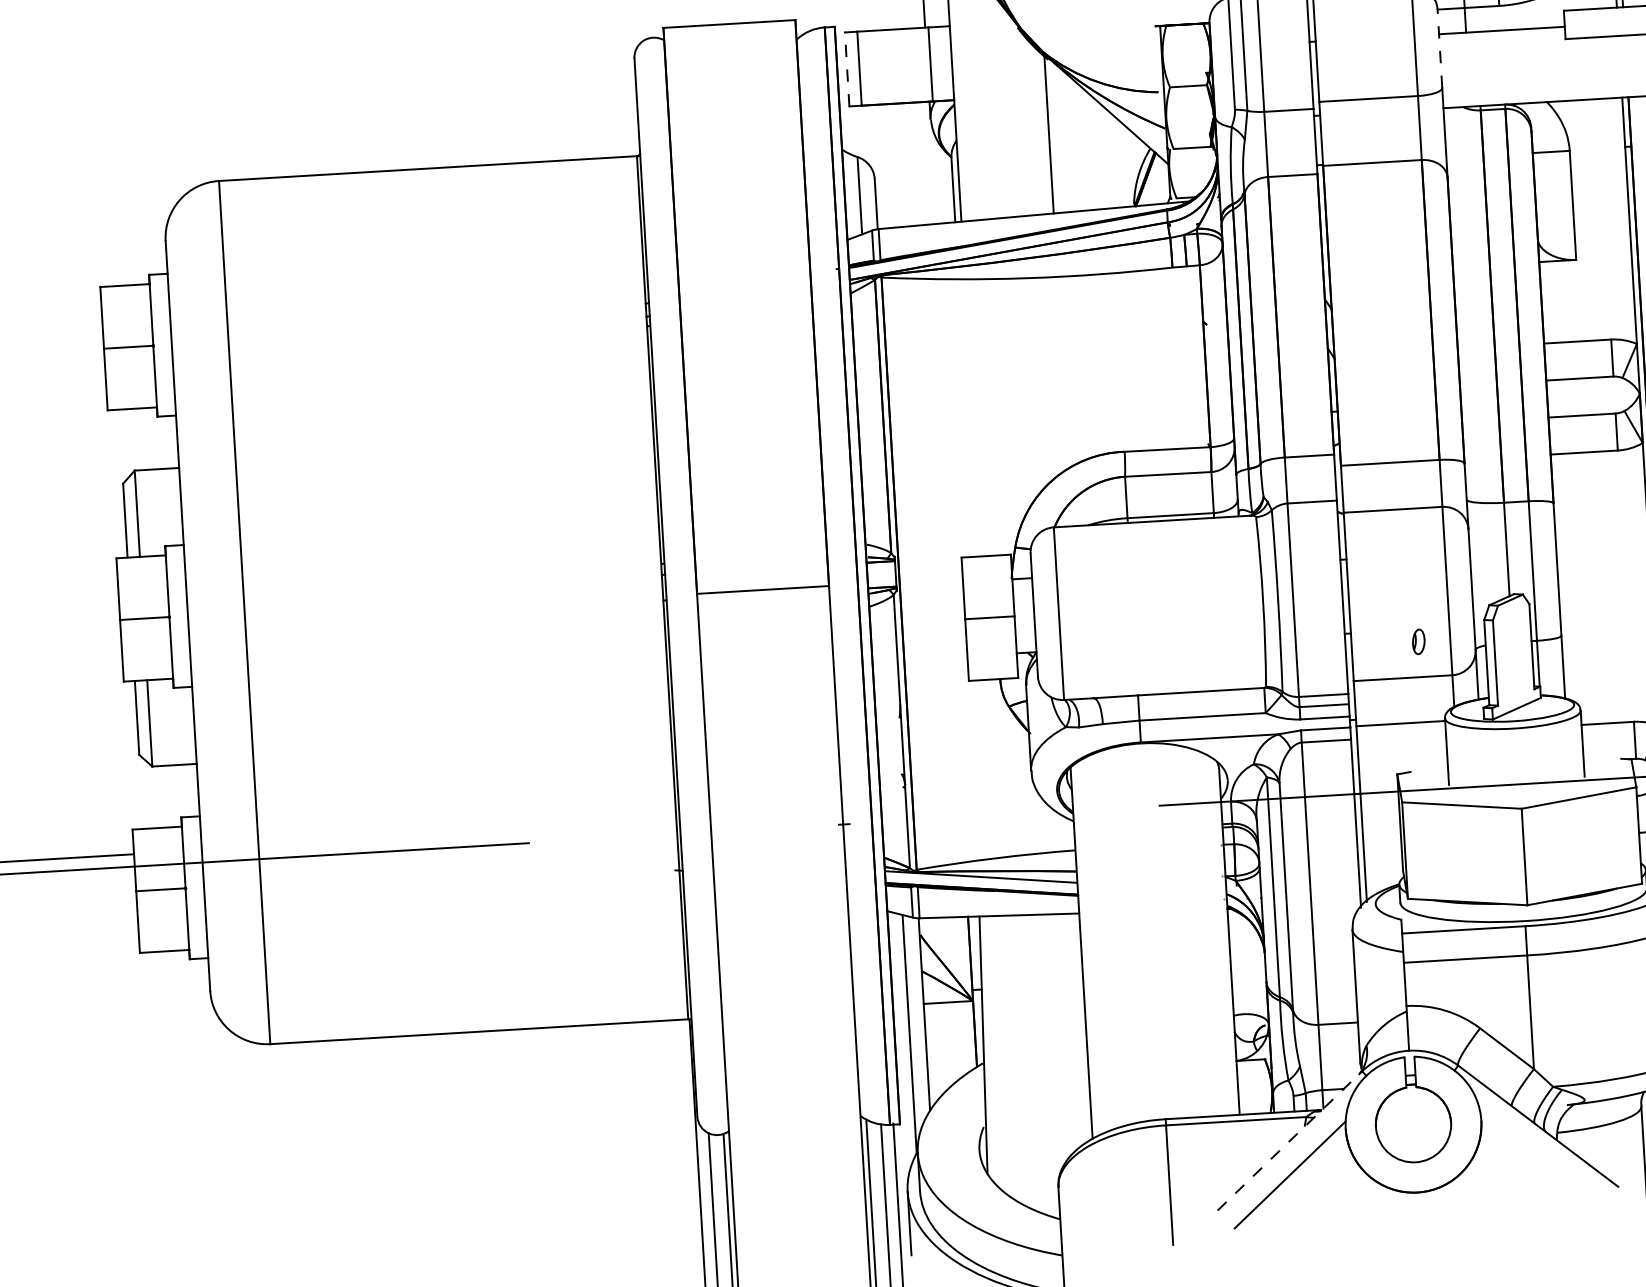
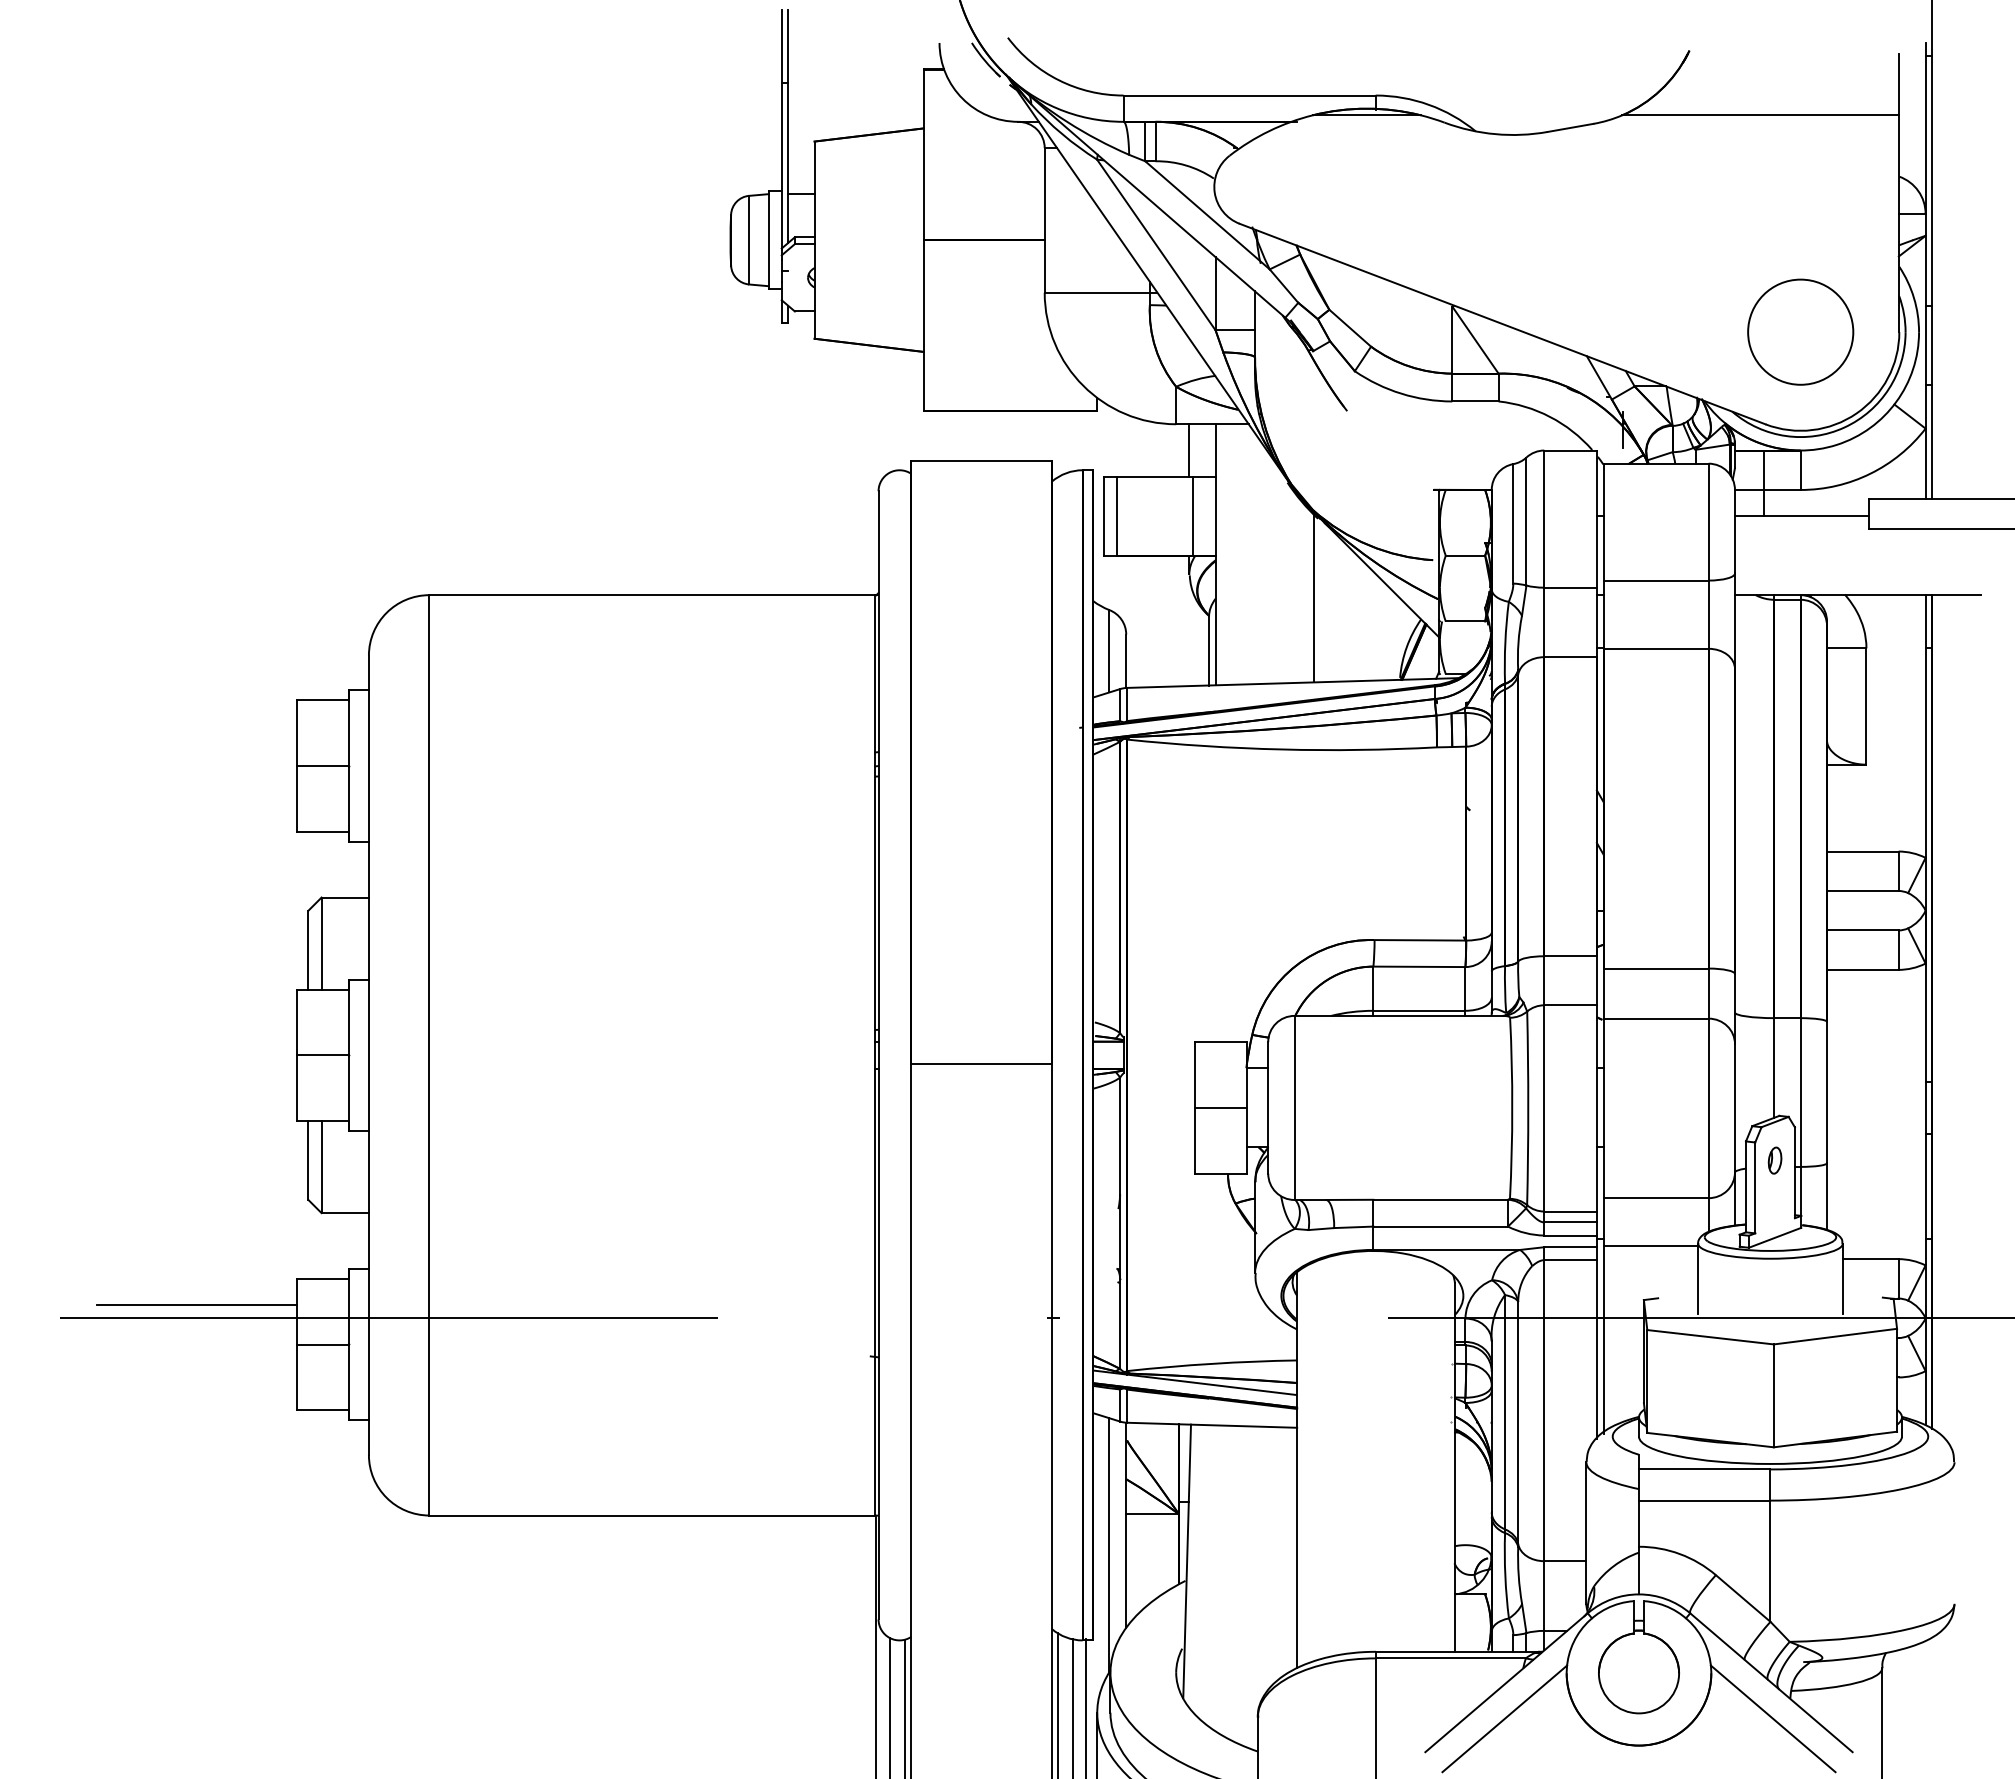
line: (1439, 48) -> (1734, 531), dashed -> solid
line: (846, 68) -> (1103, 515), dashed -> solid
part: (1418, 641) -> (1774, 1160), moved
line: (1289, 1140) -> (1506, 1682), dashed -> solid
line: (1541, 1159) -> (1772, 1718), added

